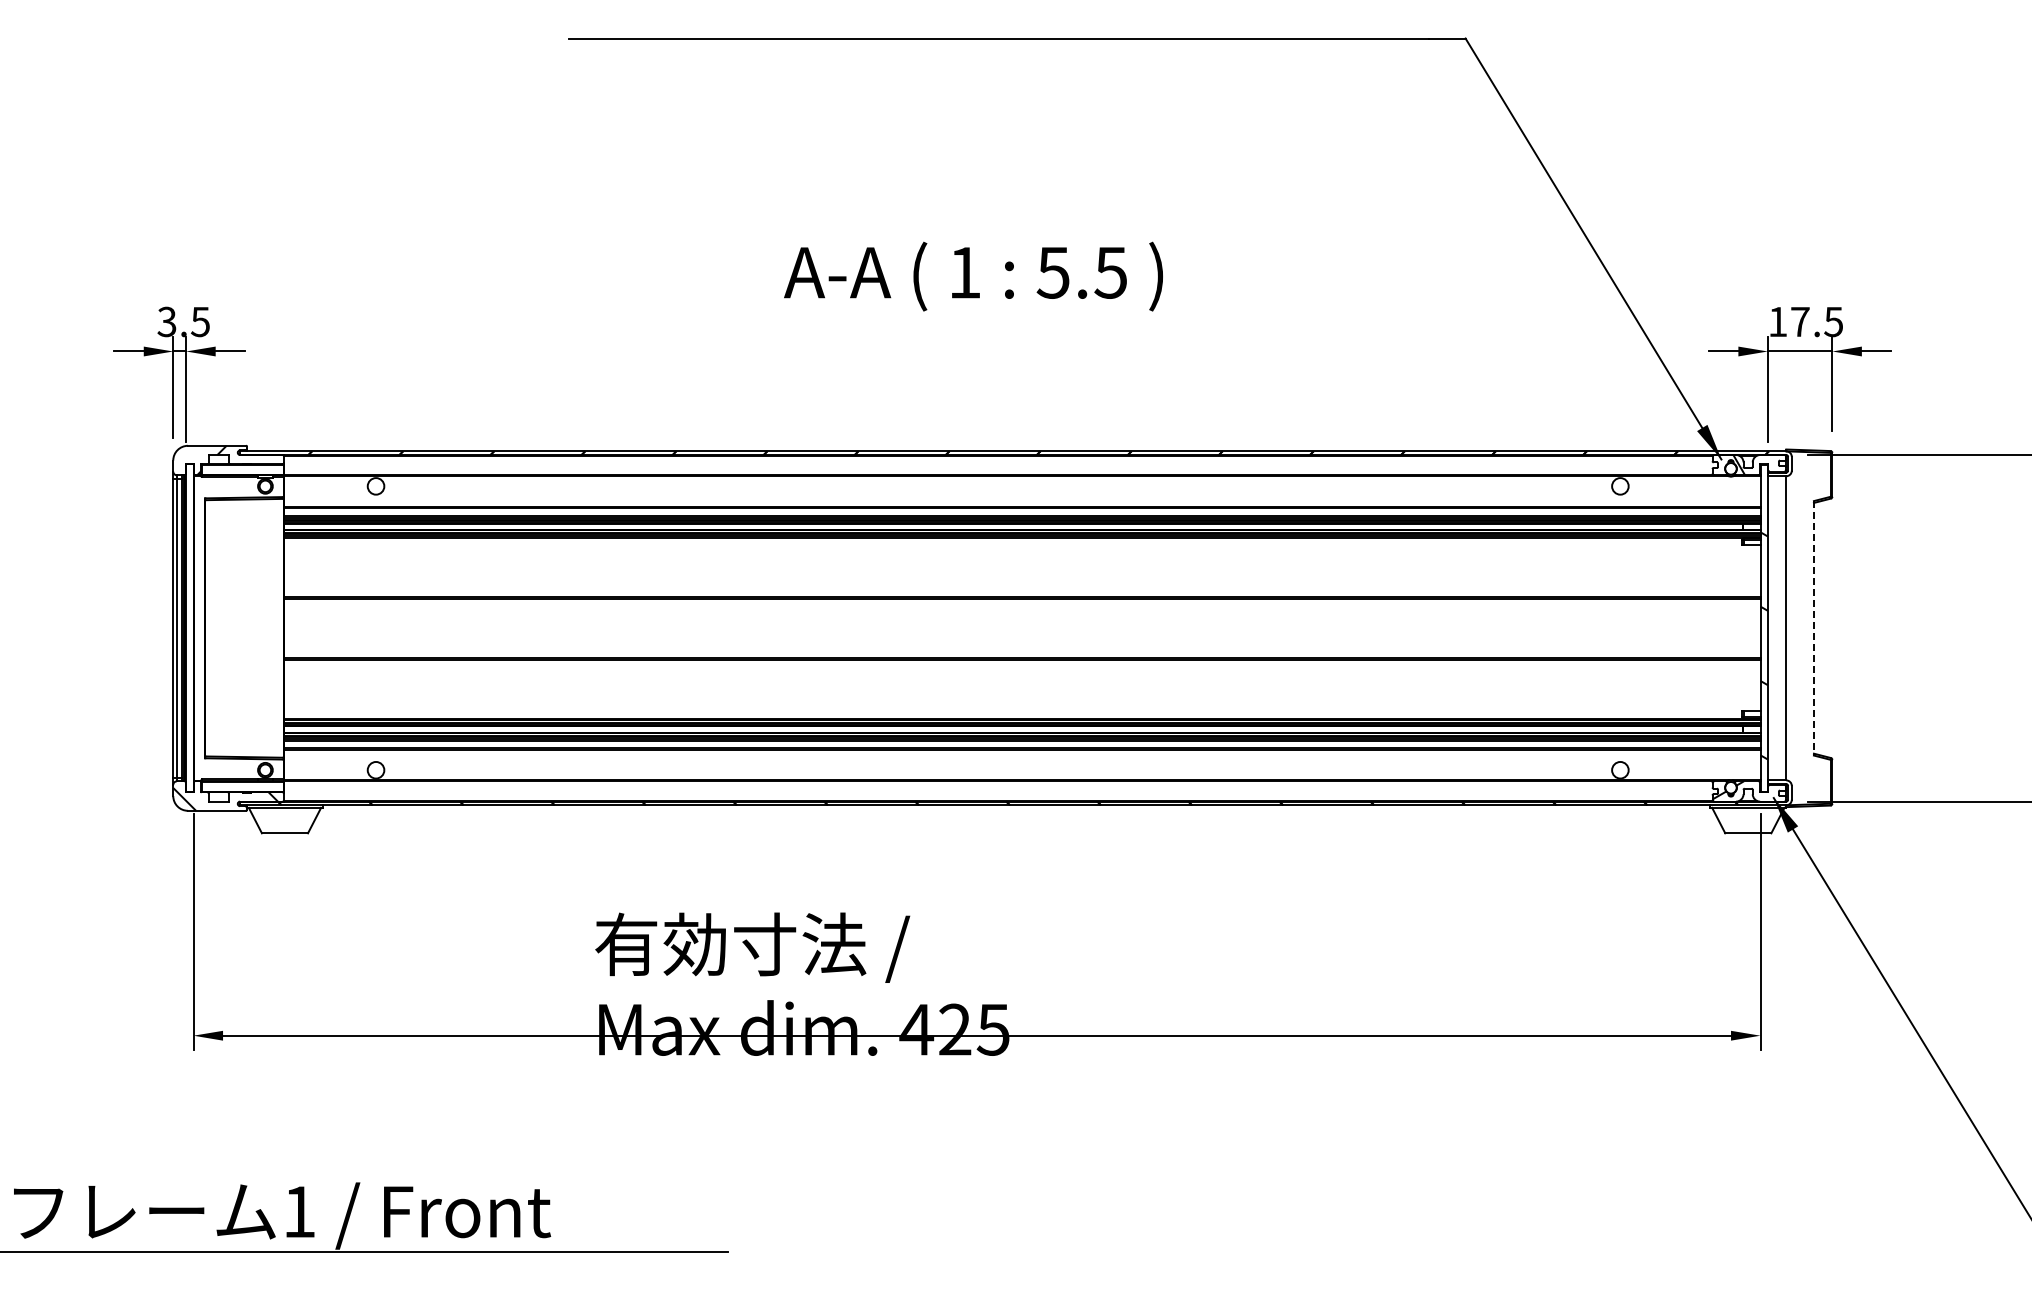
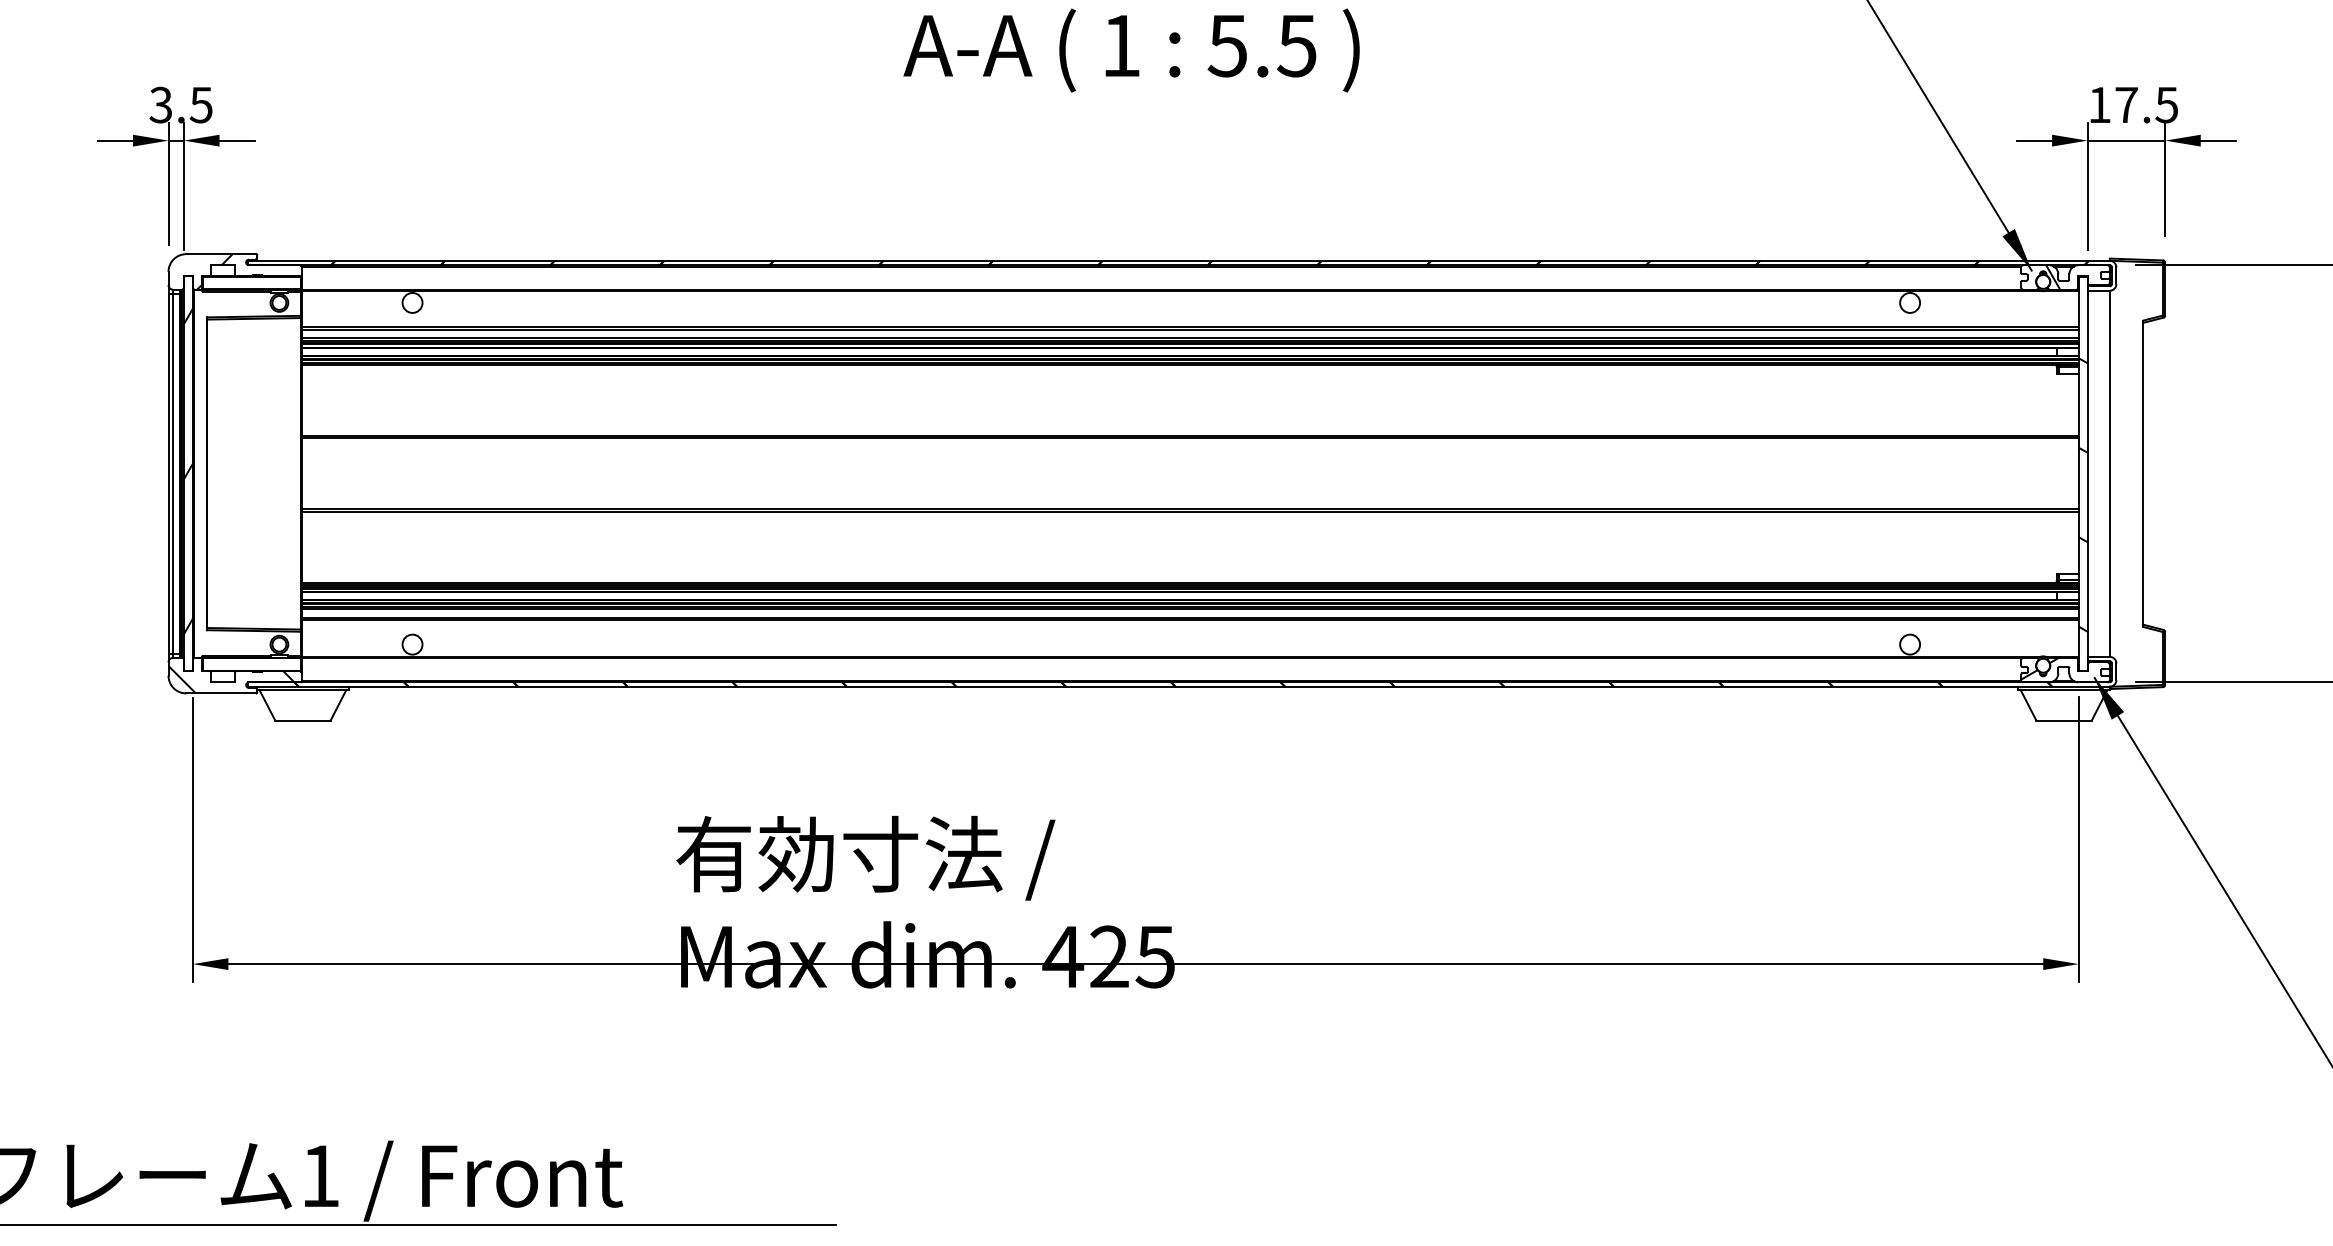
hatch: (189, 626) -> (188, 471), added
line: (1813, 628) -> (2142, 474), dashed -> solid

